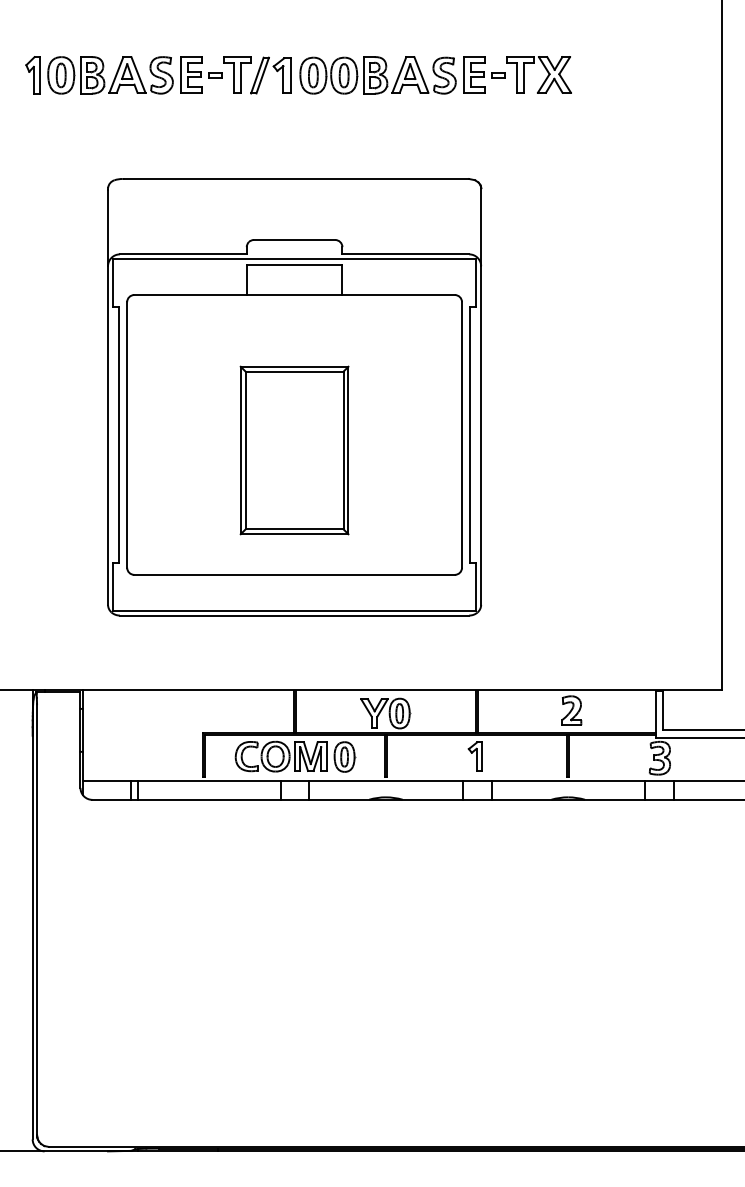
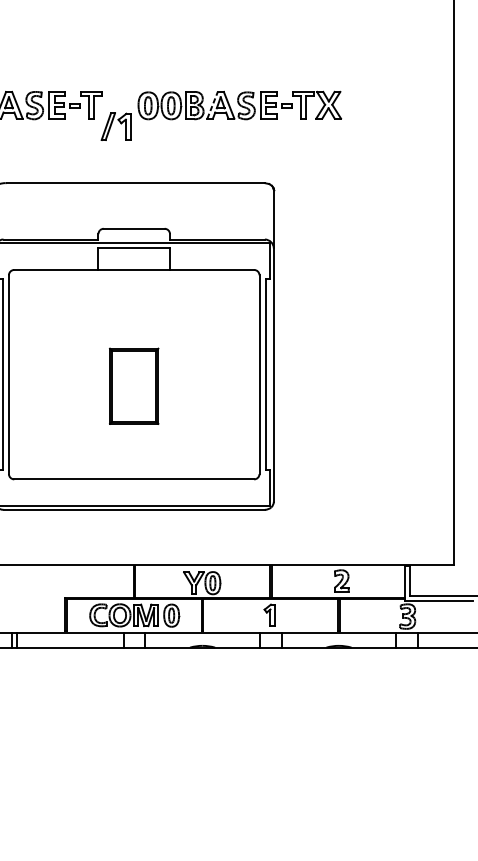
part: (264, 74) -> (111, 125), moved
line: (399, 74) -> (212, 104), solid -> dashed
part: (294, 450) -> (134, 386), size x0.6

